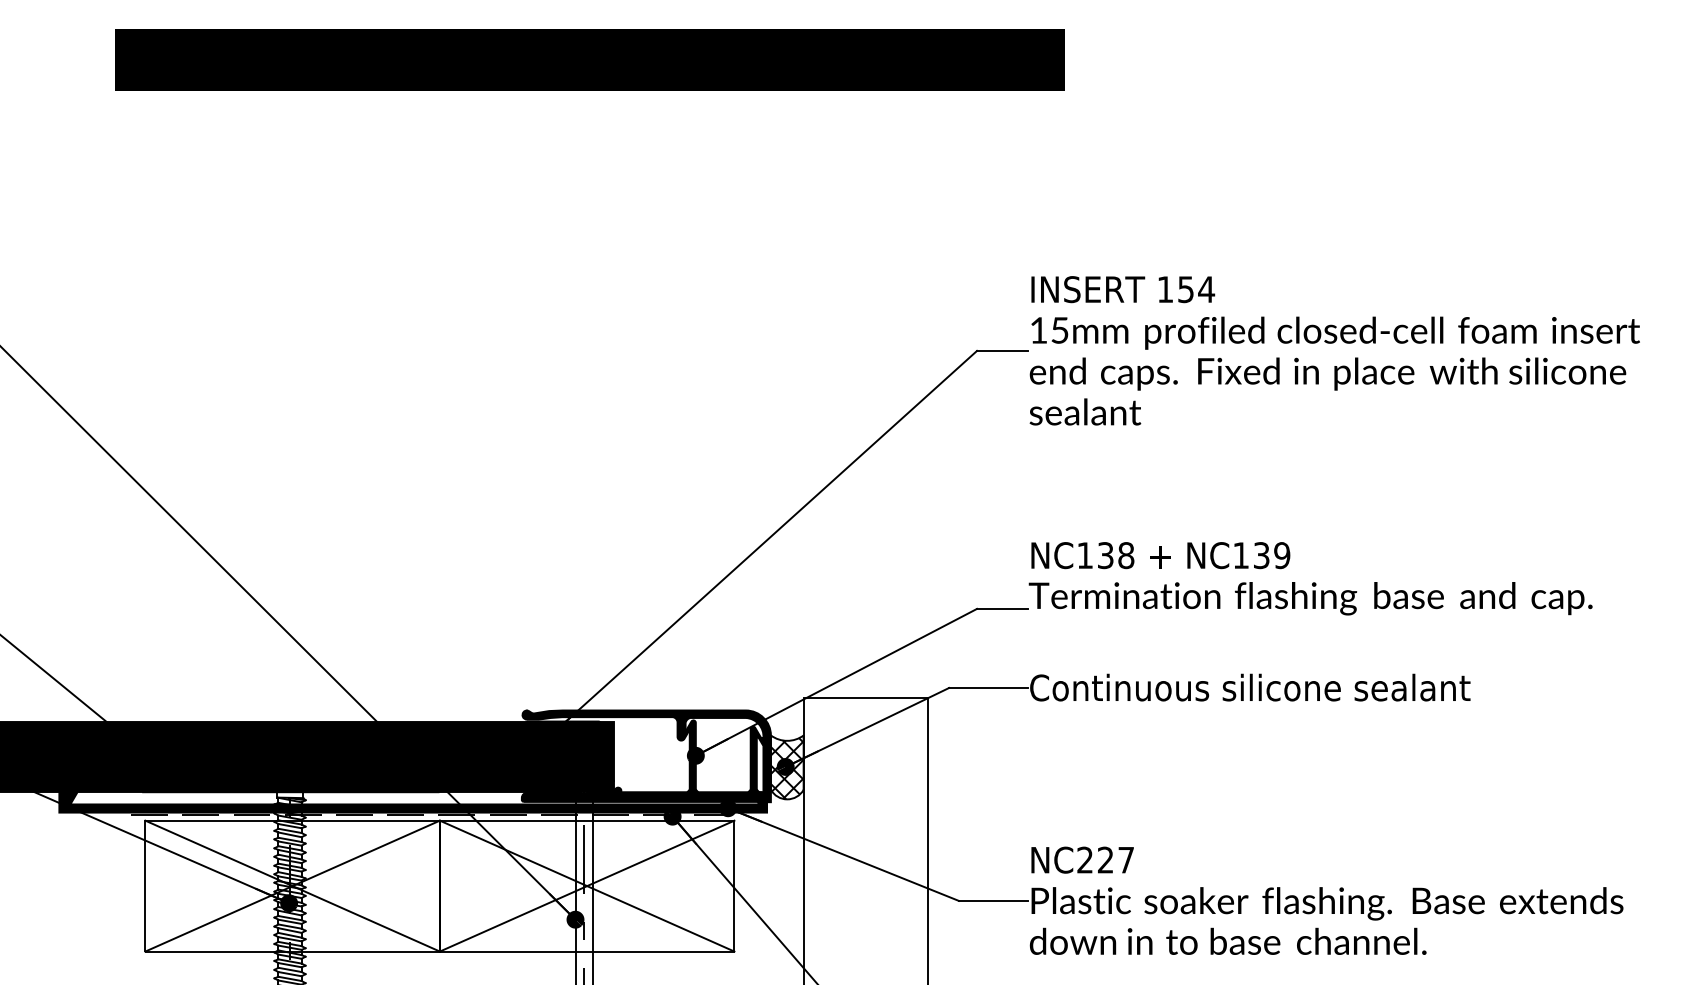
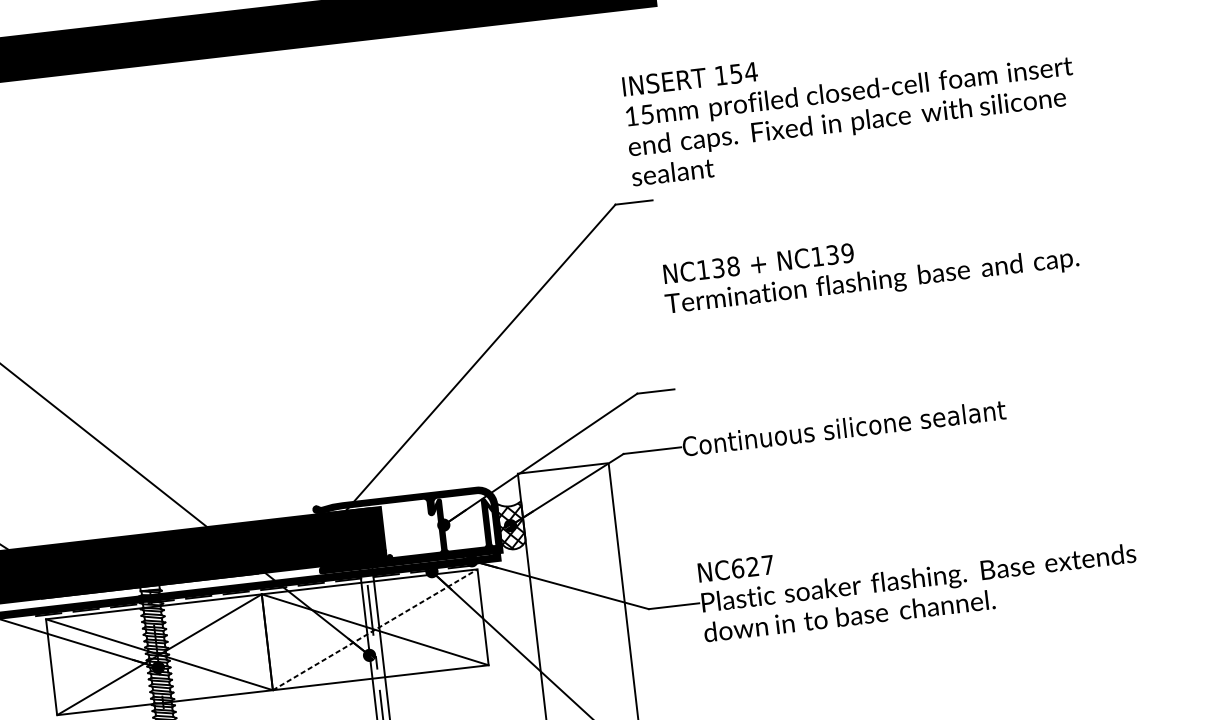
text: (1334, 350) -> (850, 105), moved
text: (1310, 578) -> (870, 267), moved
text: (1085, 859) -> (738, 568), NC227 -> NC627
line: (587, 885) -> (375, 629), solid -> dashed

